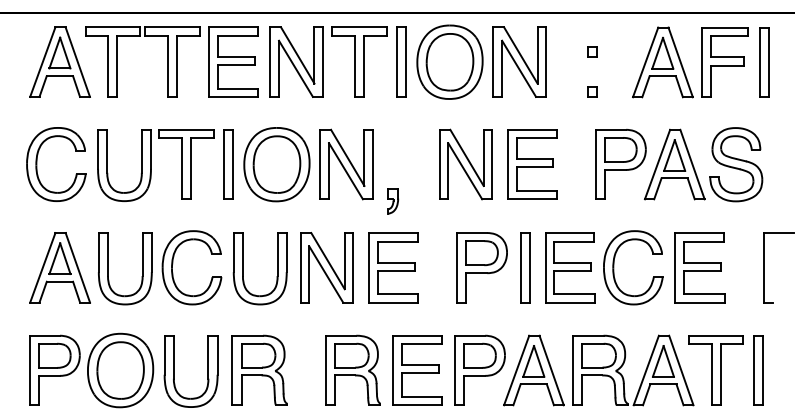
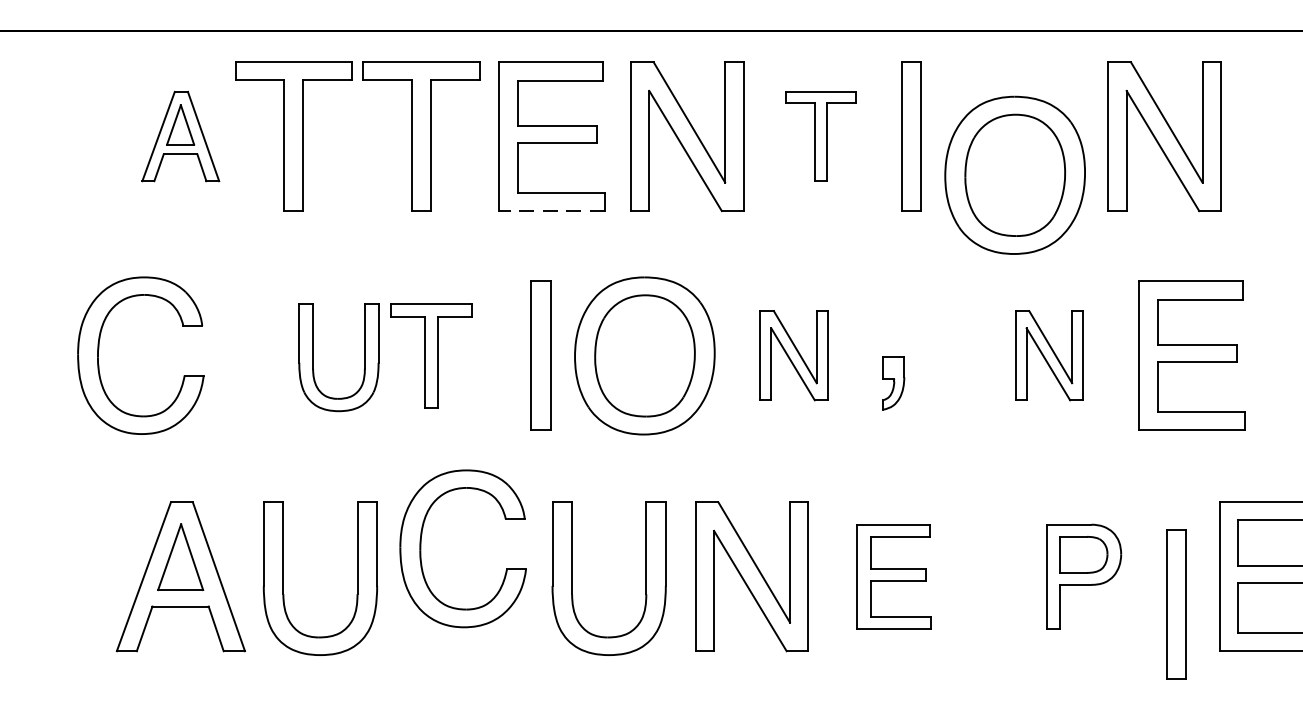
part: (59, 61) -> (179, 135), size x0.6
part: (359, 61) -> (821, 135), size x0.6
part: (449, 61) -> (1014, 173), moved
line: (233, 96) -> (551, 210), solid -> dashed
part: (37, 164) -> (100, 355), moved
part: (346, 164) -> (793, 355), size x0.6
part: (465, 164) -> (1048, 355), size x0.6
part: (155, 165) -> (385, 357), size x0.7
part: (393, 201) -> (894, 383), moved
part: (173, 263) -> (423, 539), moved
part: (393, 267) -> (894, 576), size x0.7
part: (481, 267) -> (1082, 576), size x0.7
part: (525, 267) -> (1176, 603), moved

